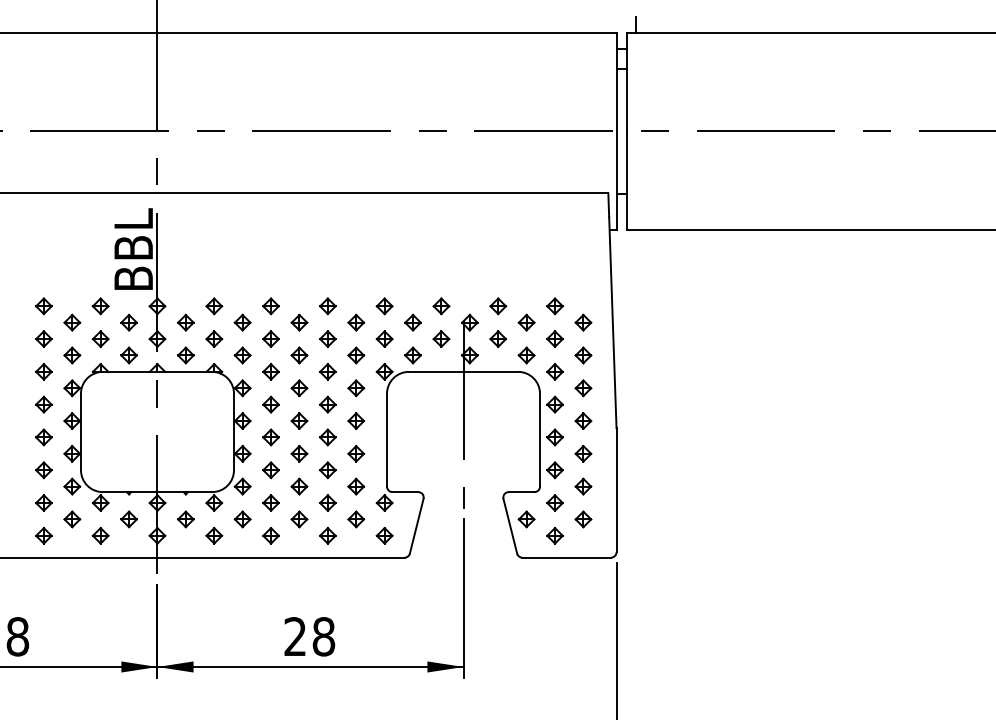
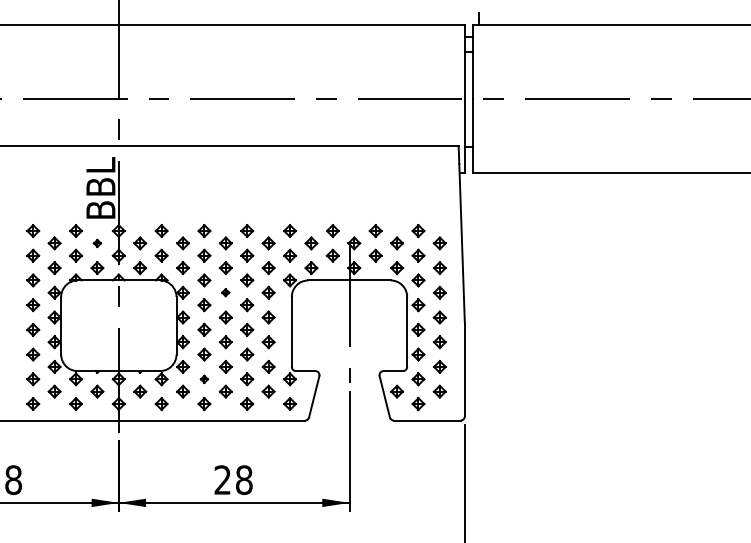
part: (129, 322) -> (97, 243), size x0.6
part: (298, 387) -> (225, 292), size x0.6
part: (271, 503) -> (204, 379), size x0.6

